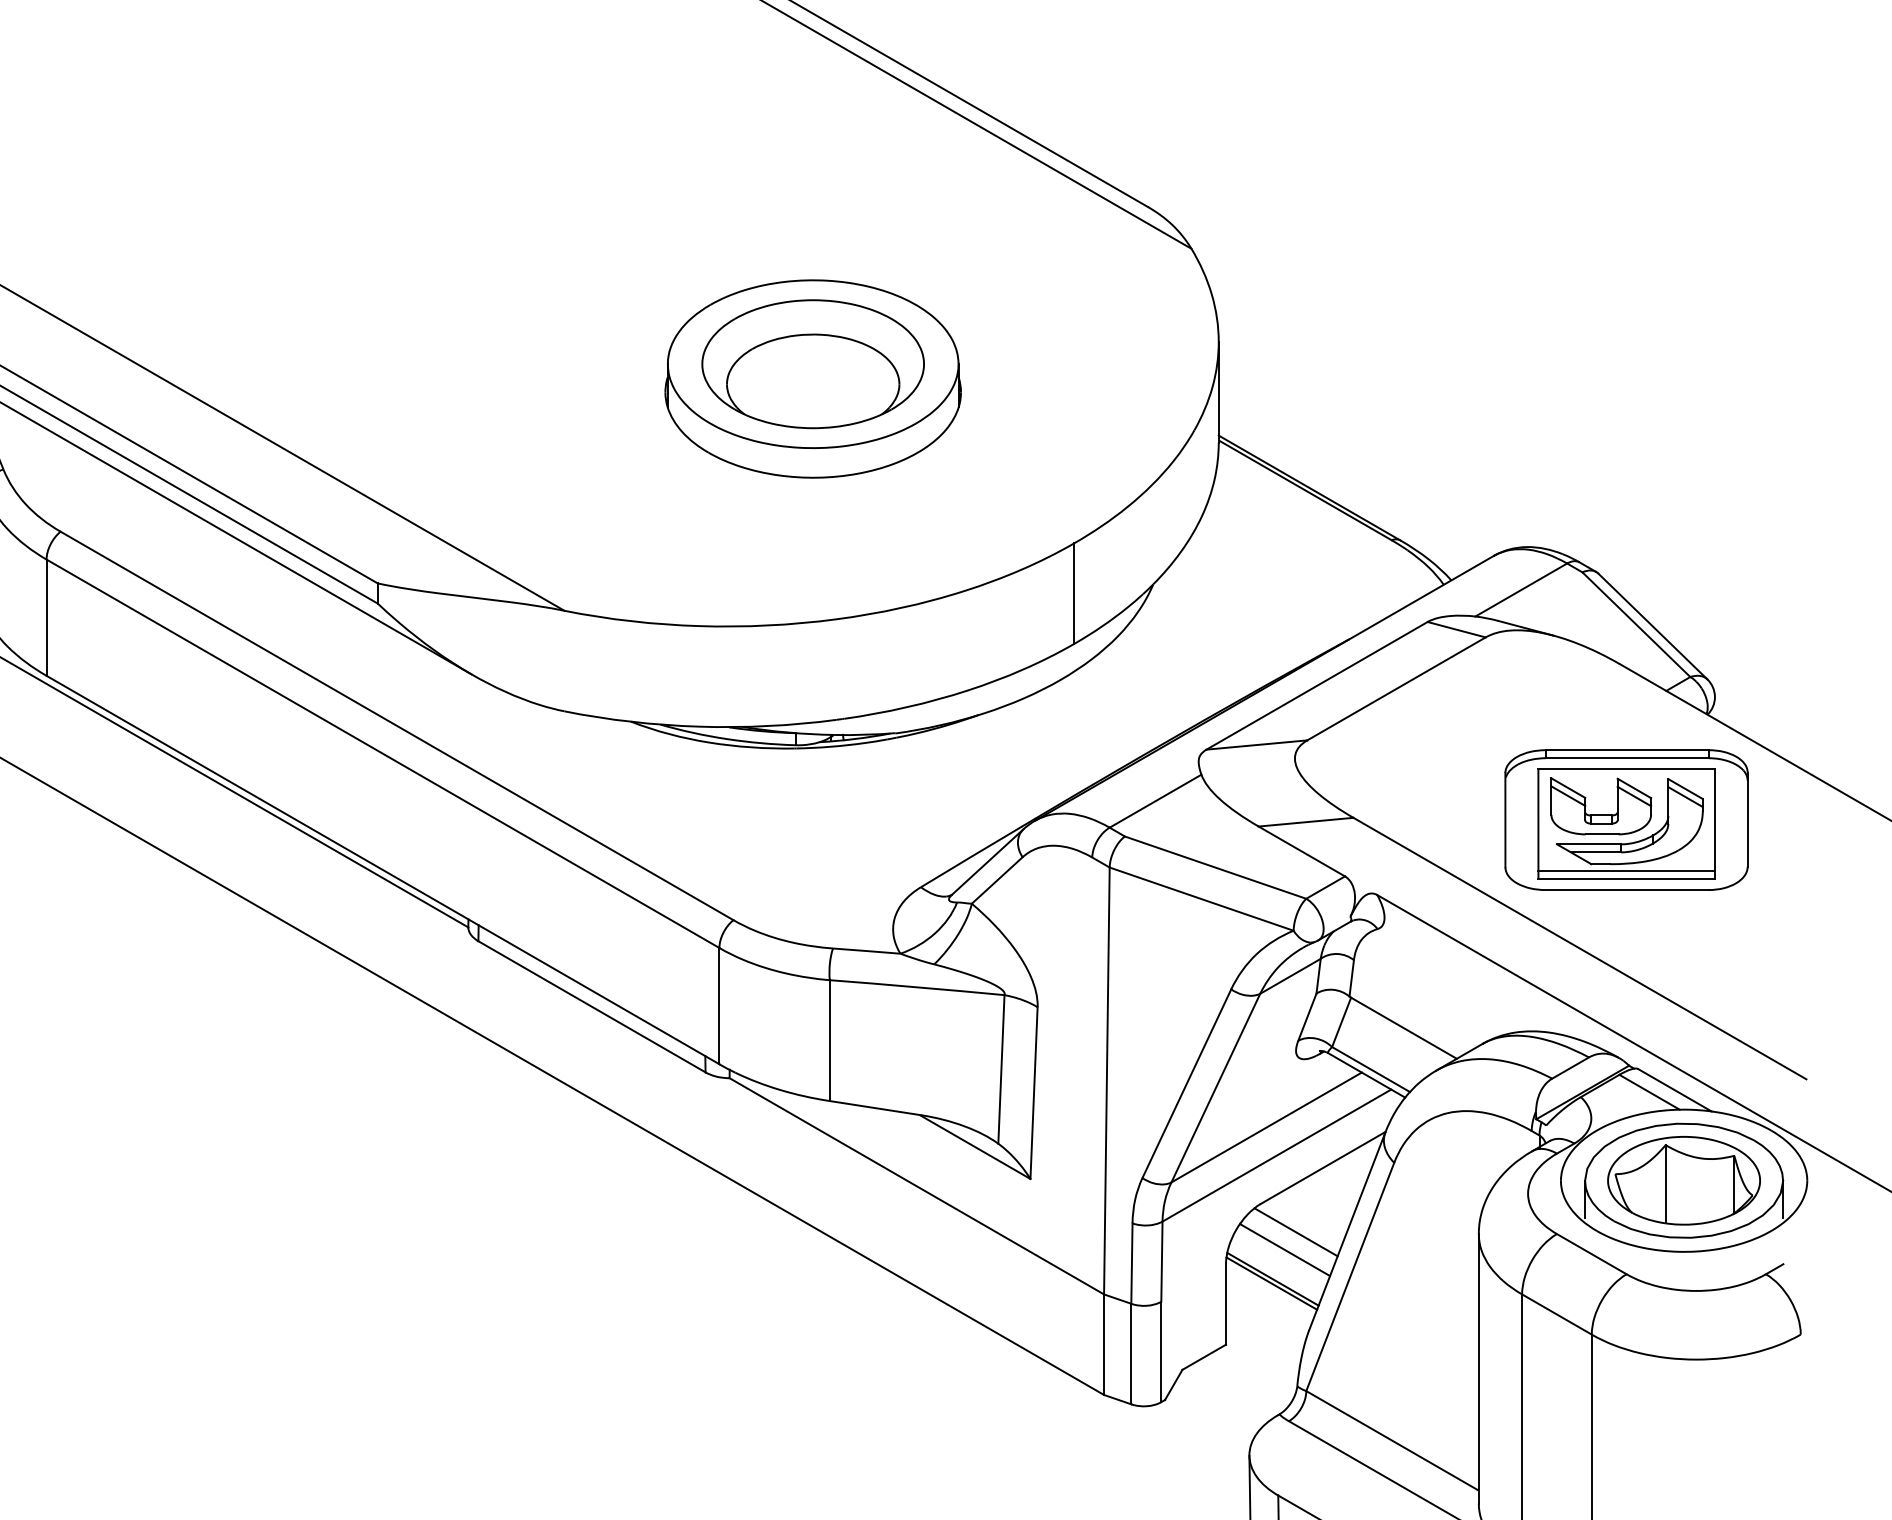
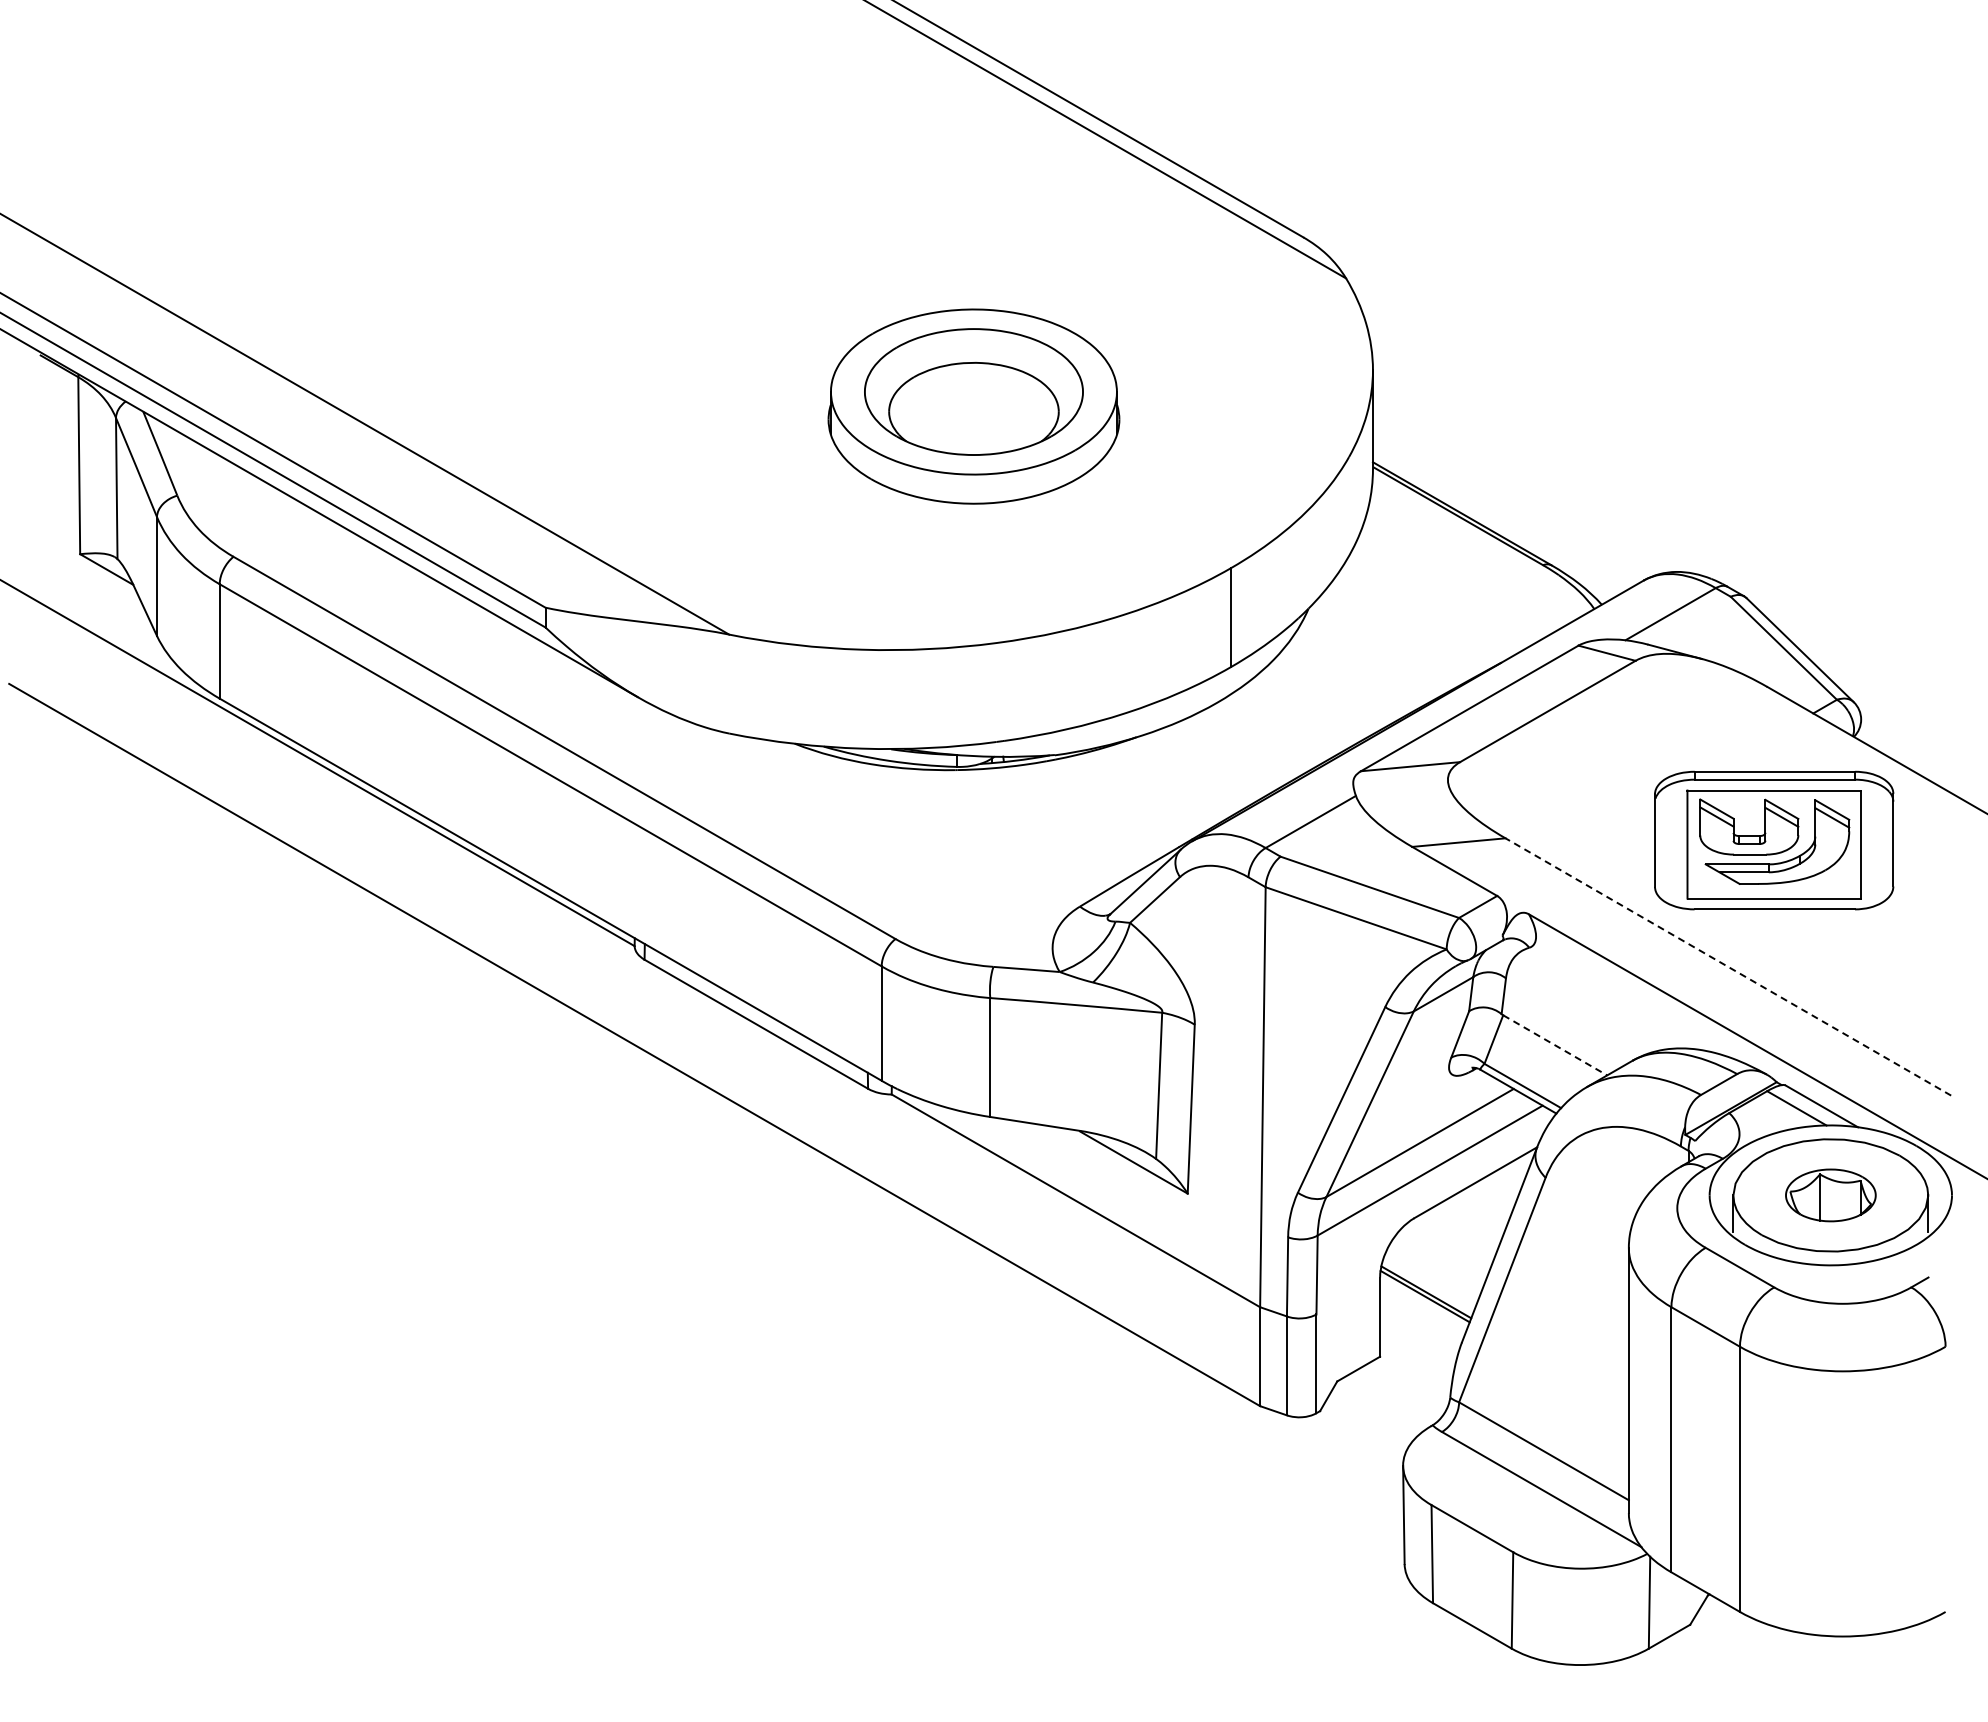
line: (1625, 870) -> (1773, 890), removed
line: (1579, 948) -> (1727, 966), solid -> dashed
line: (1404, 1028) -> (1555, 1045), solid -> dashed
part: (1683, 1180) -> (1830, 1195), size x0.6
line: (1295, 1231) -> (1448, 1245), removed
line: (1284, 1249) -> (1437, 1263), removed

